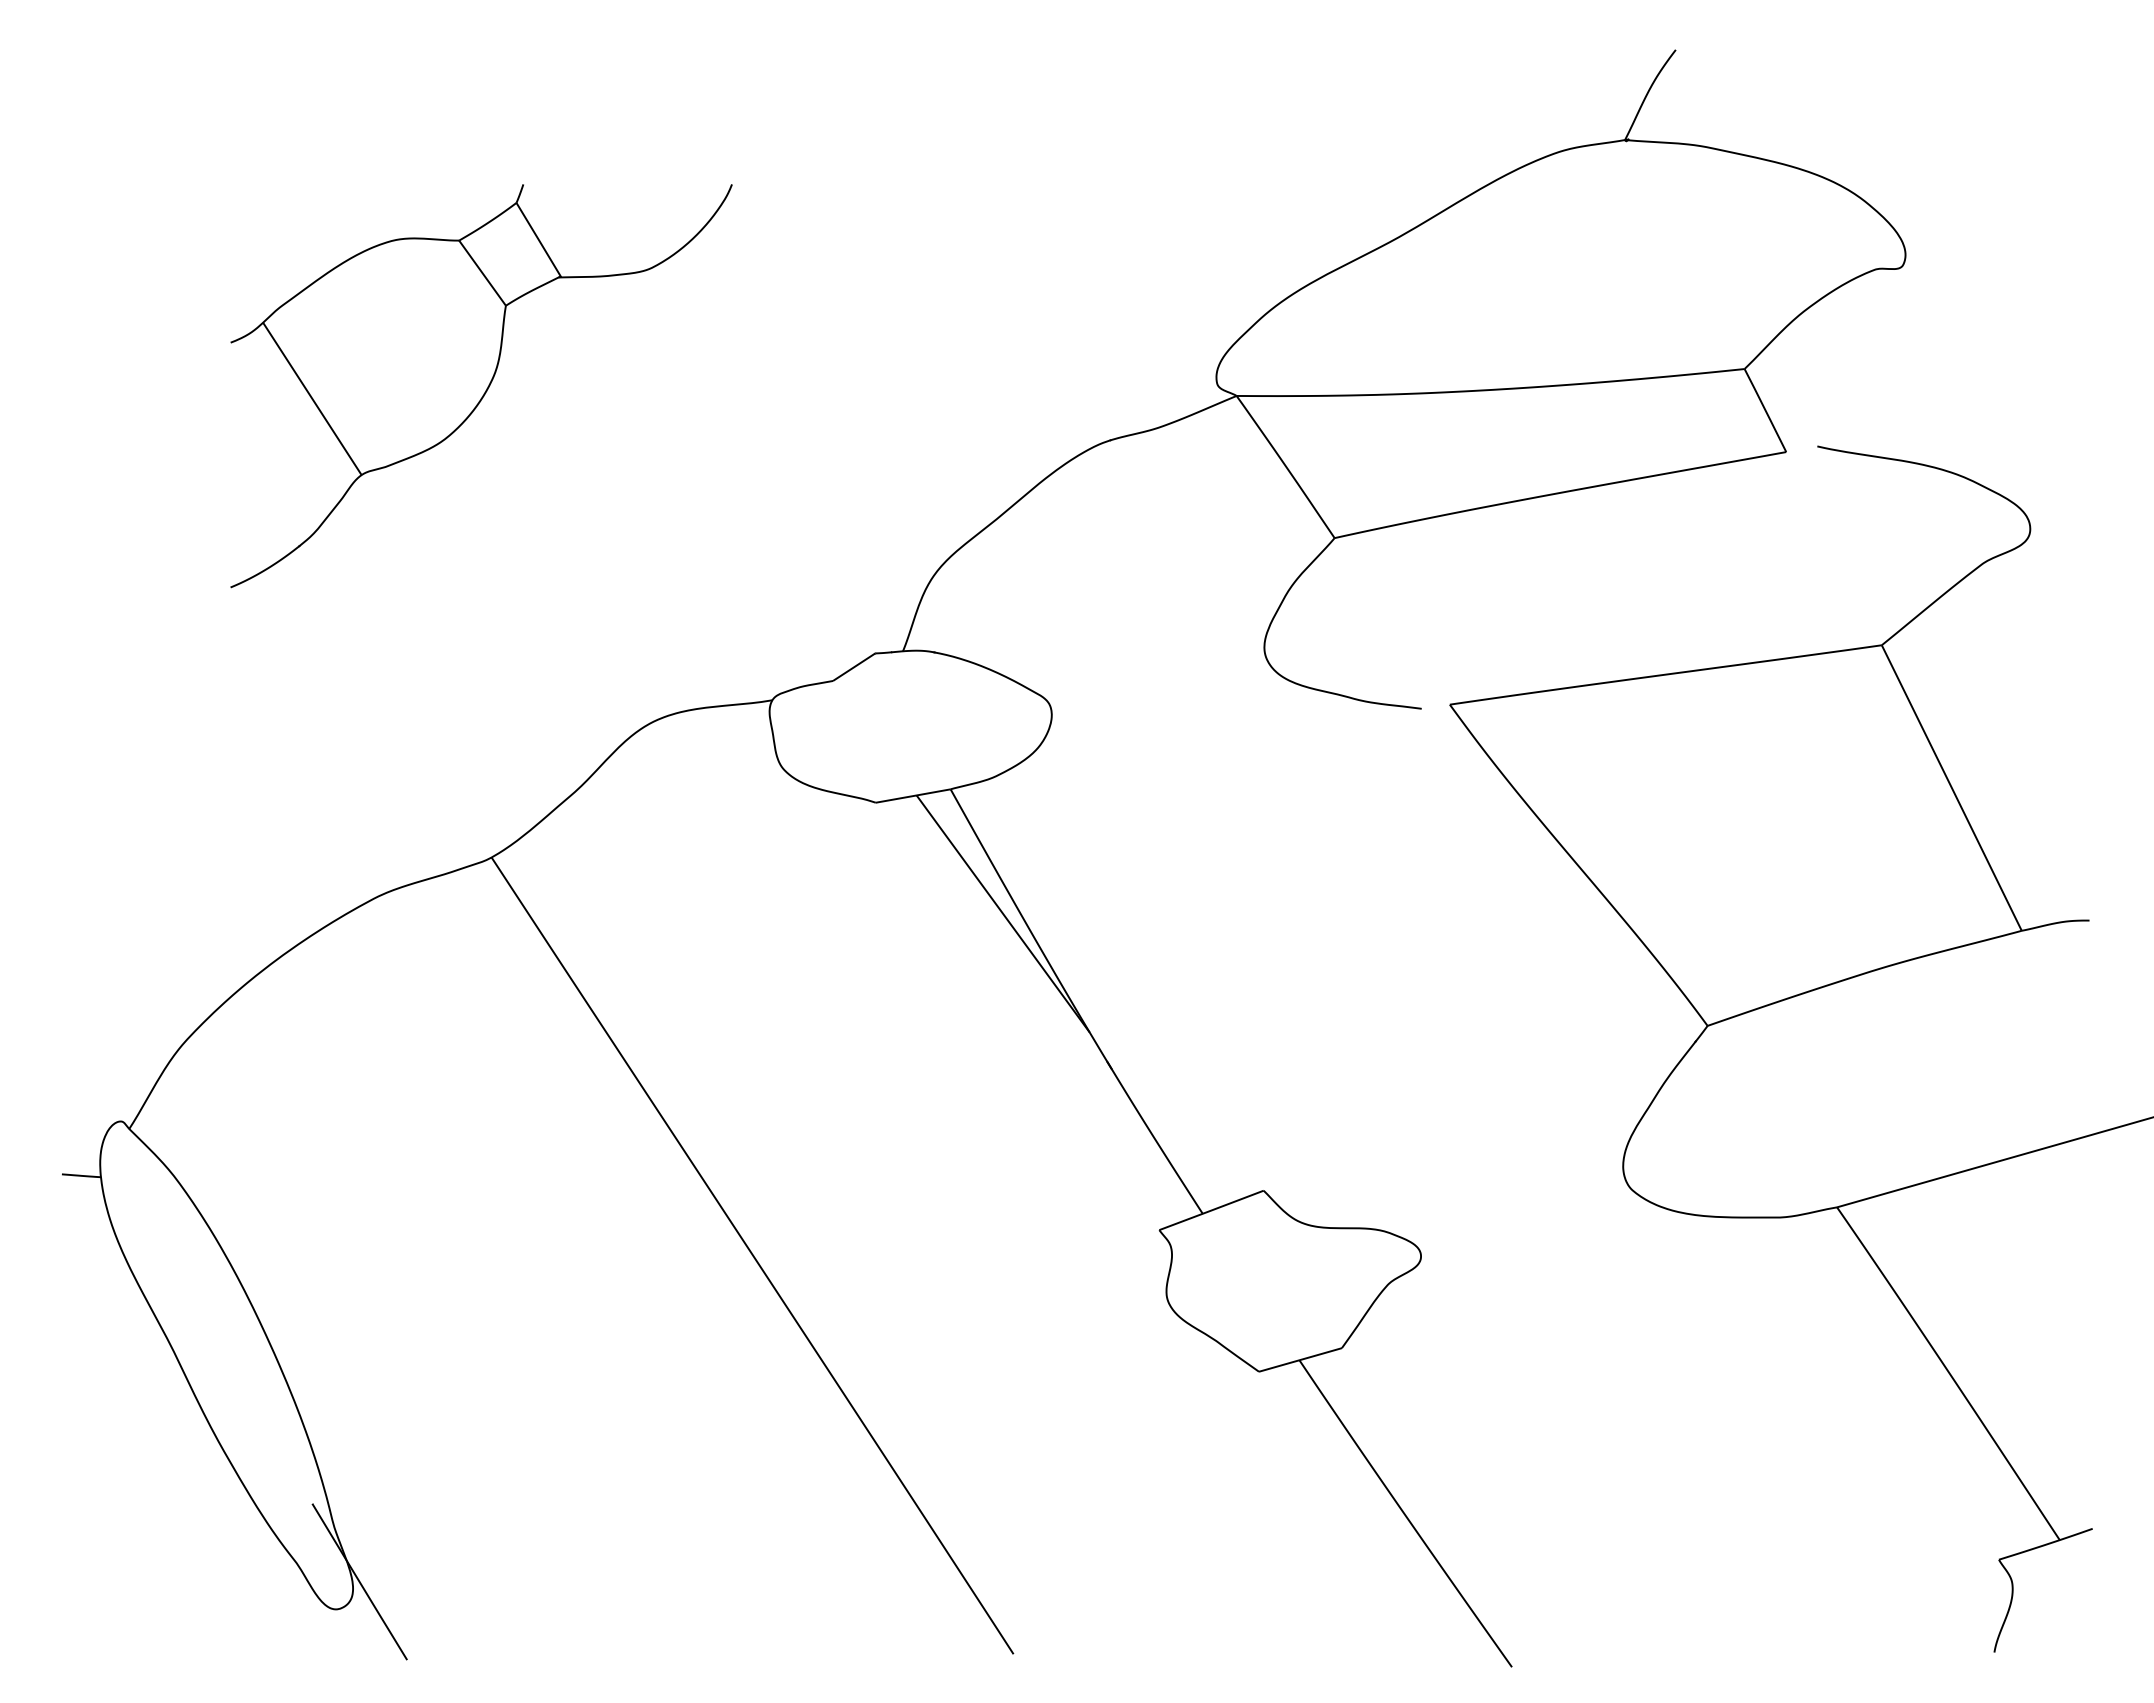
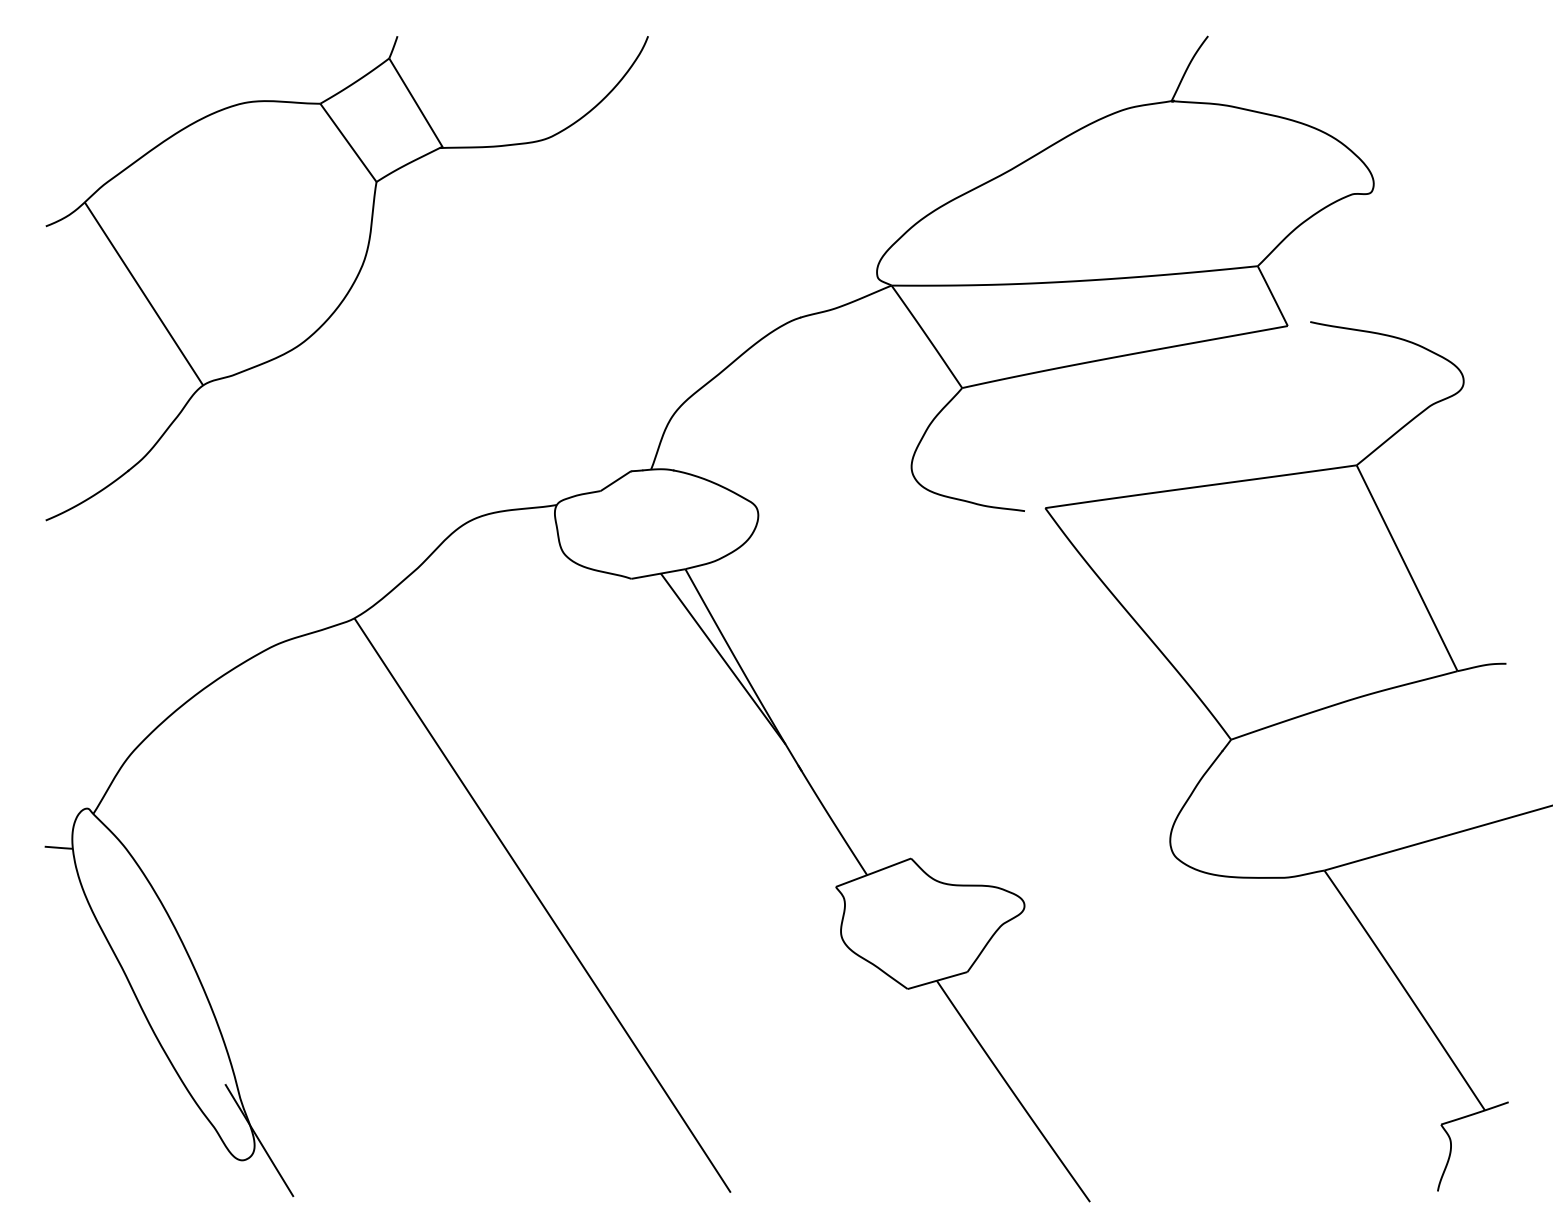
part: (481, 385) -> (347, 278), size x1.67

